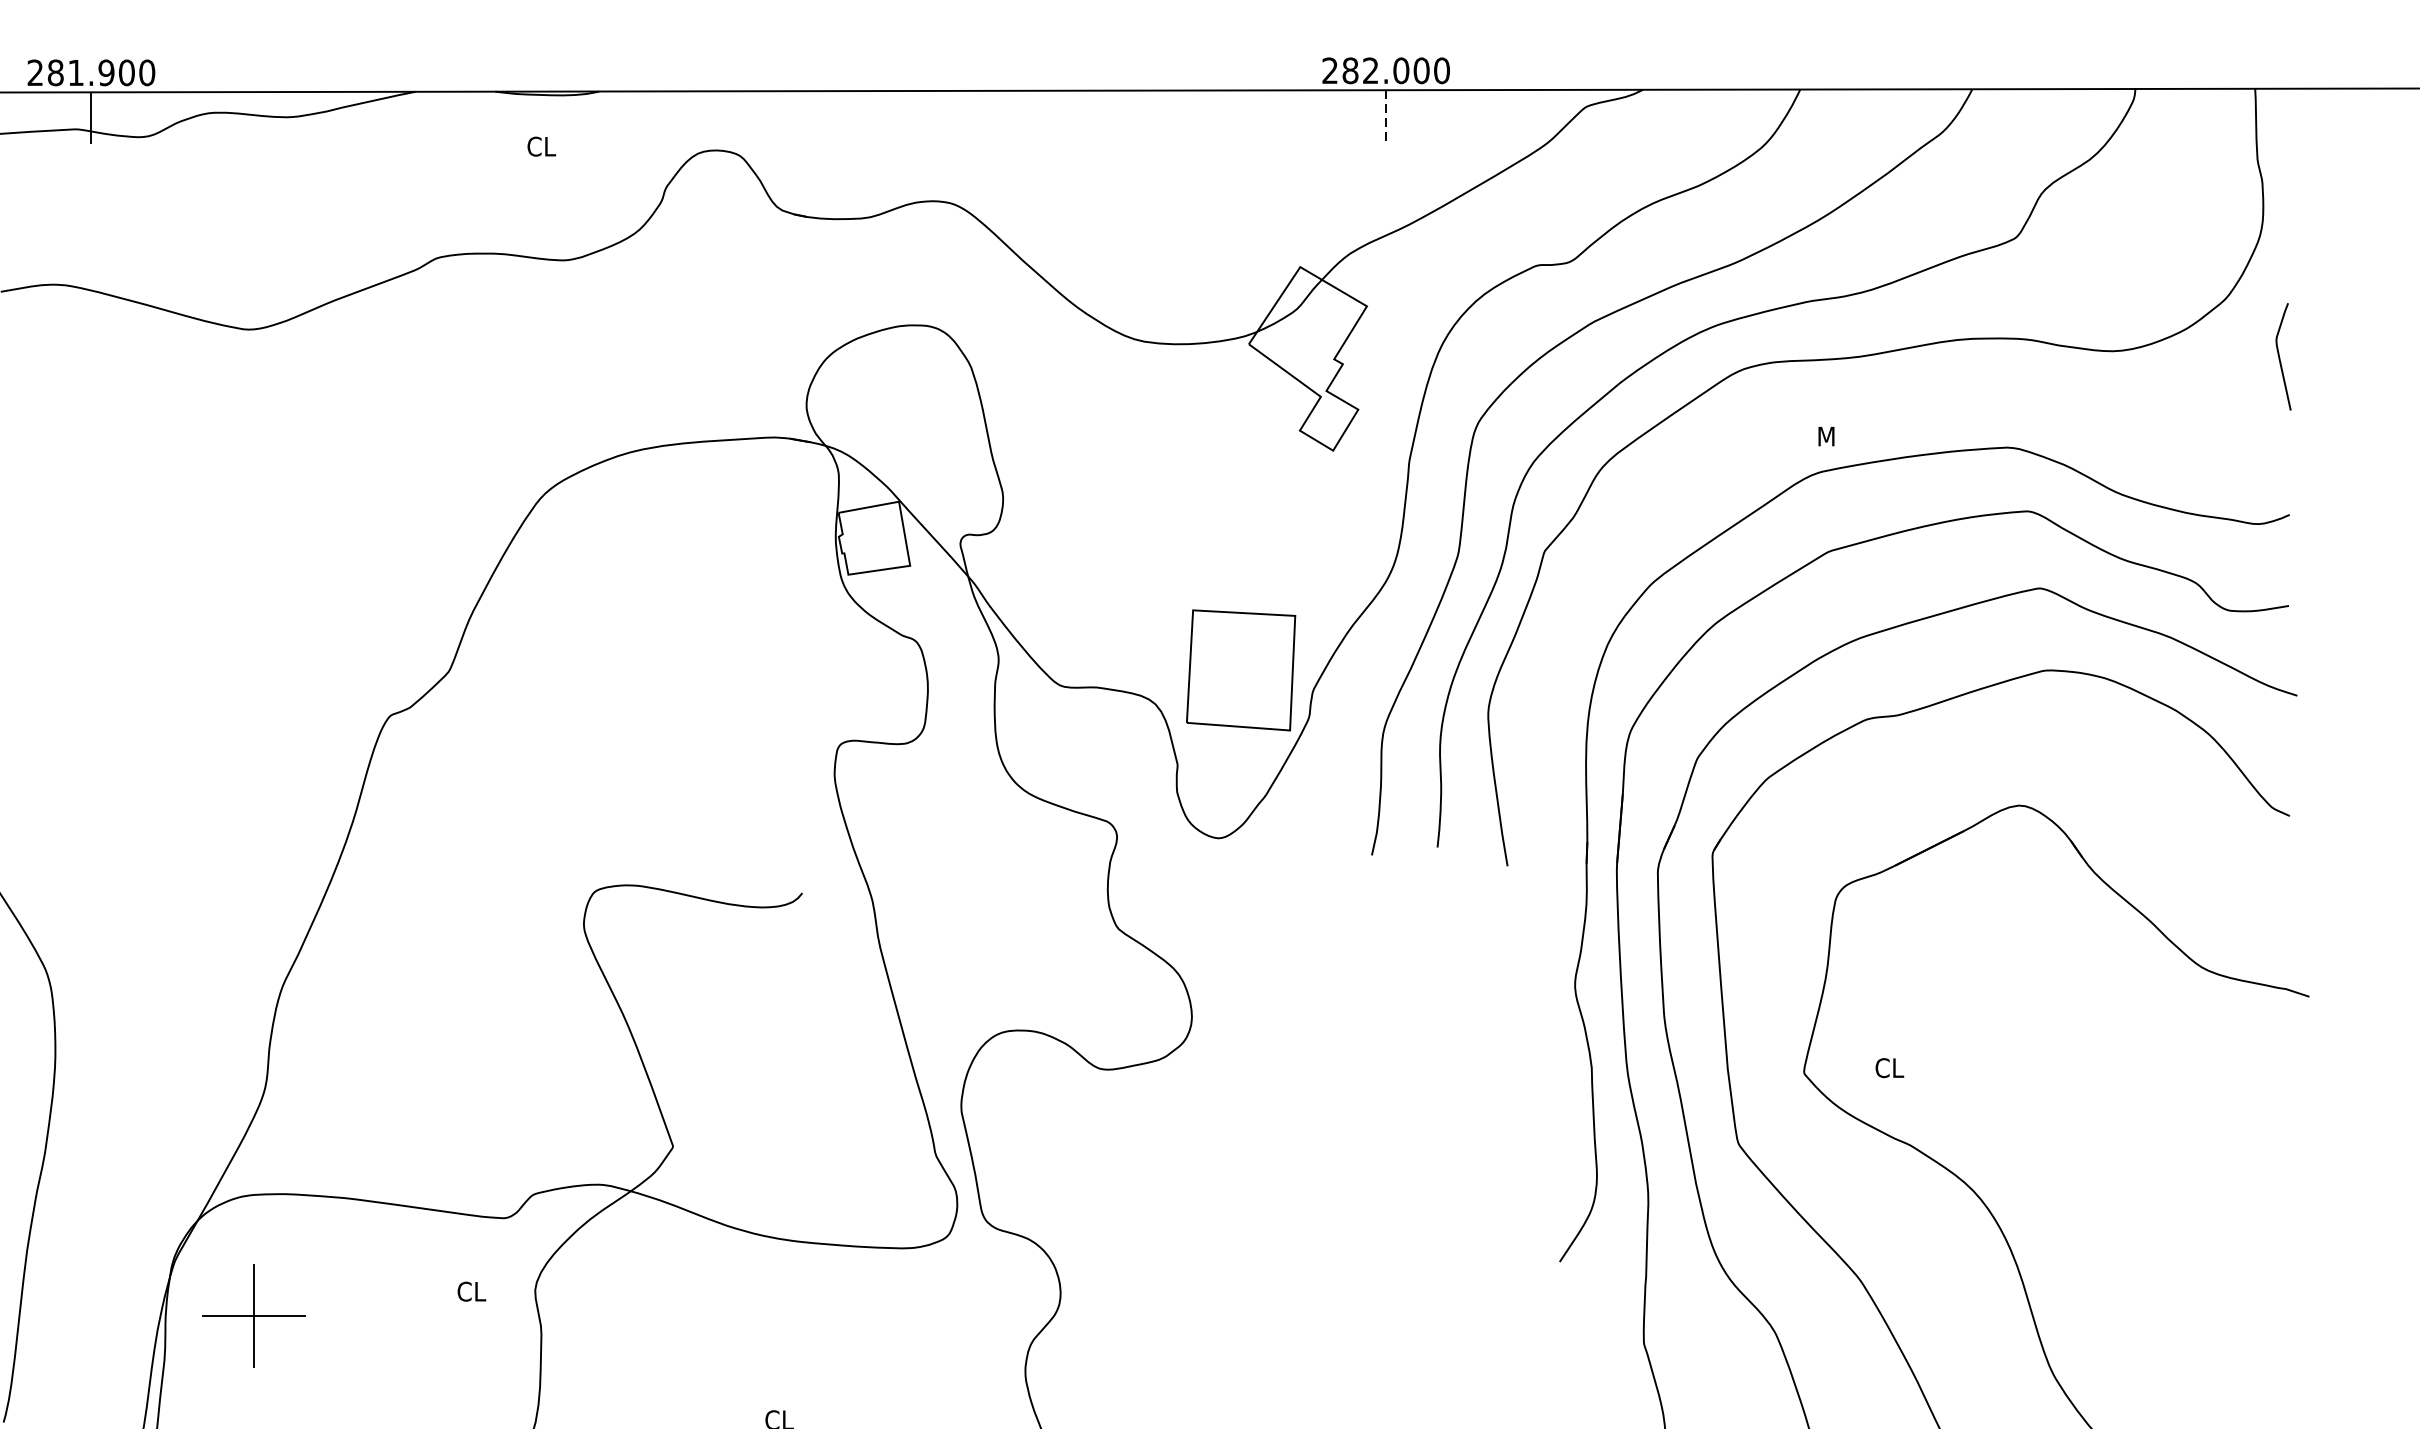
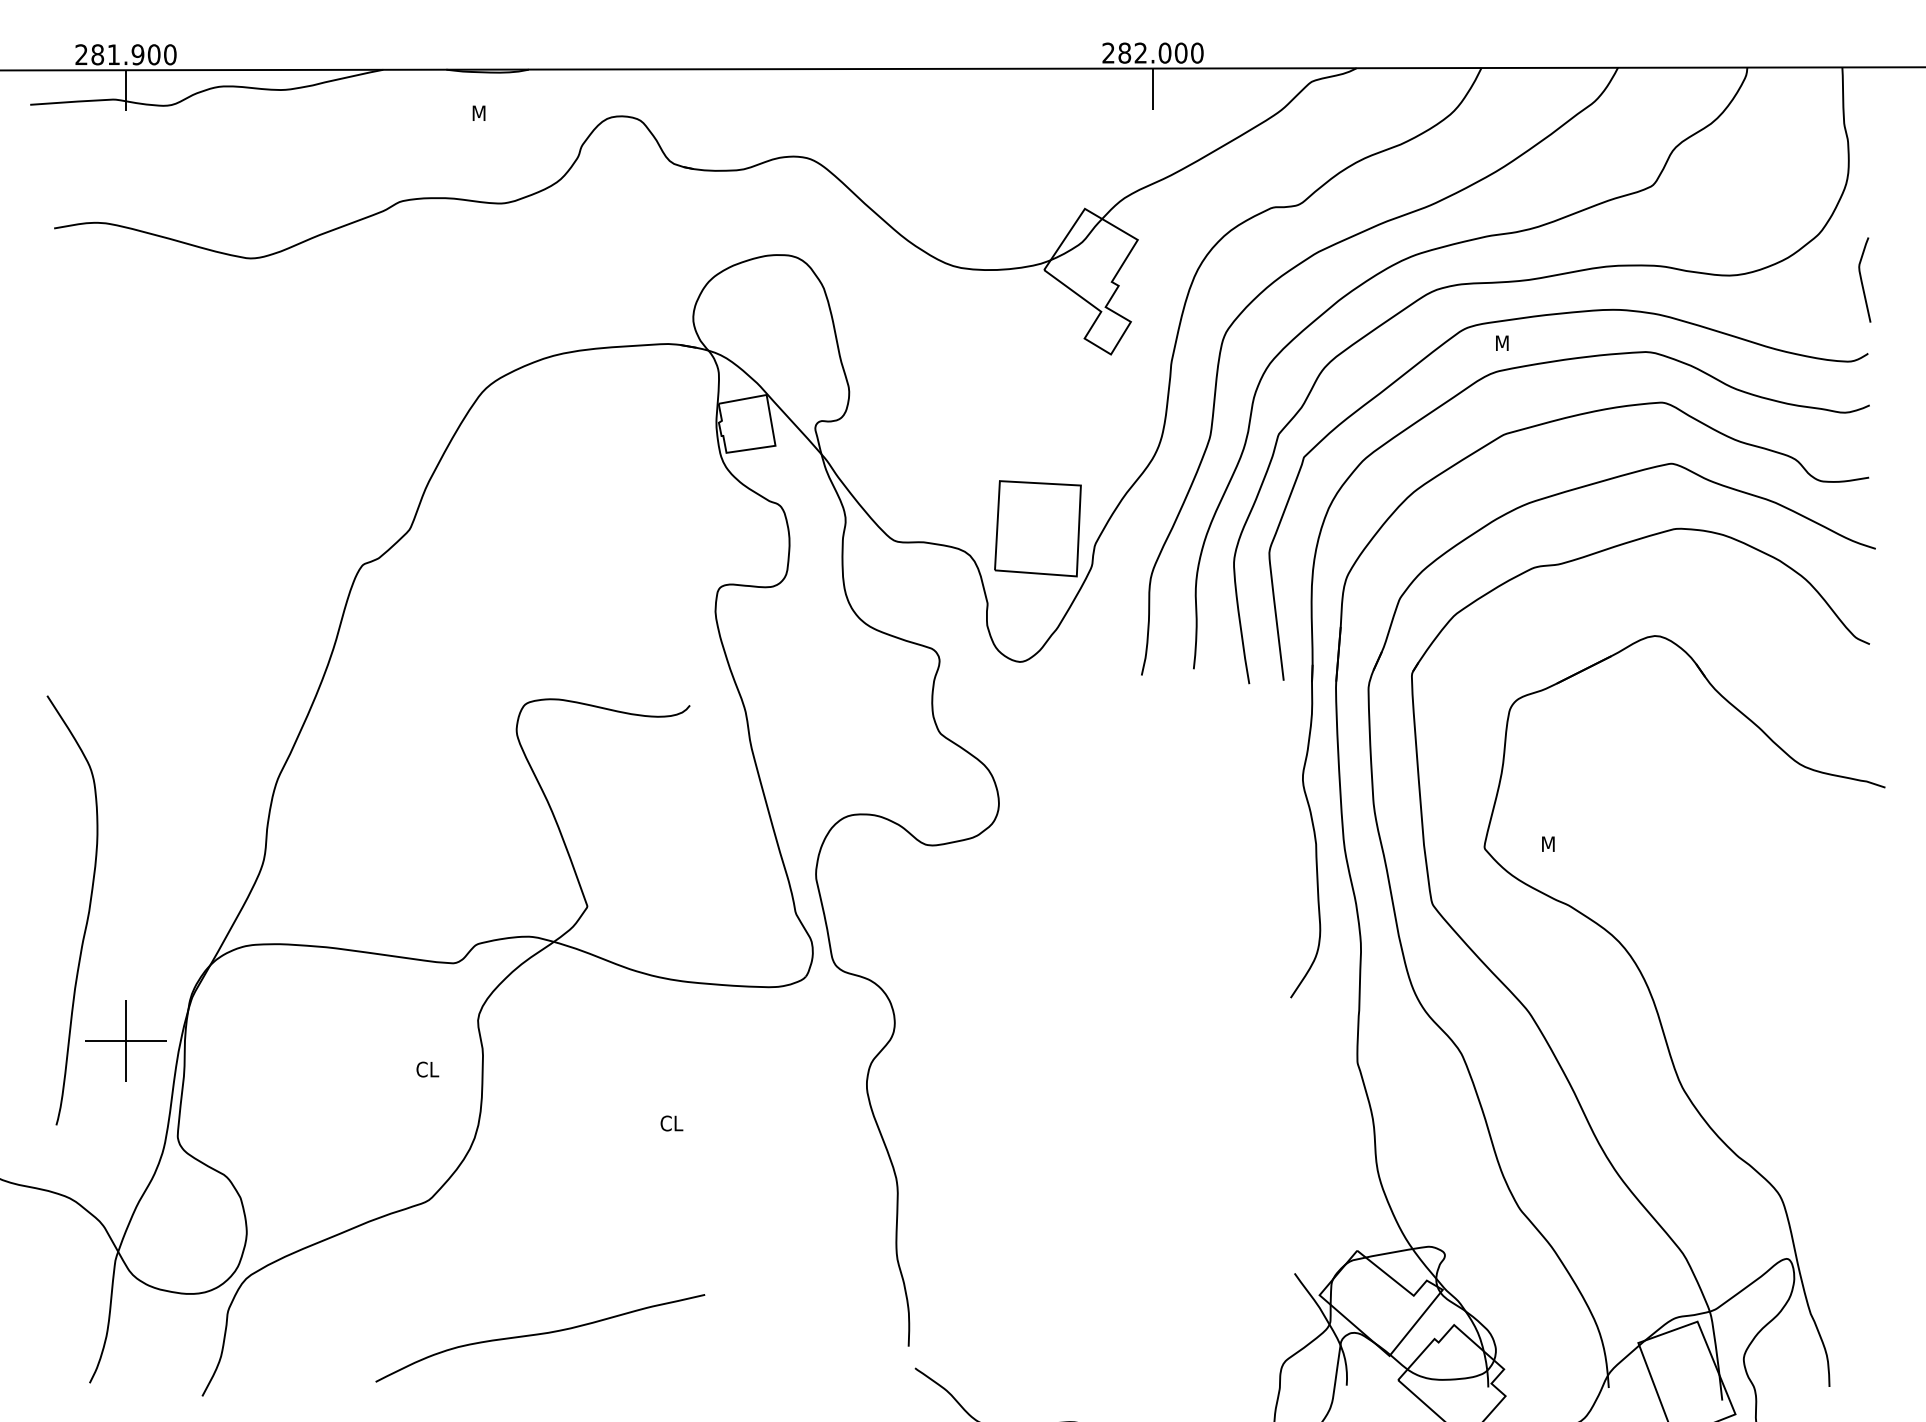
line: (1386, 116) -> (1153, 89), dashed -> solid
text: (542, 146) -> (483, 113), CL -> M
curve: (1892, 401) -> (1554, 315), added
text: (1889, 1068) -> (1552, 844), CL -> M
text: (471, 1291) -> (427, 1069), moved
part: (253, 1315) -> (125, 1040), moved

